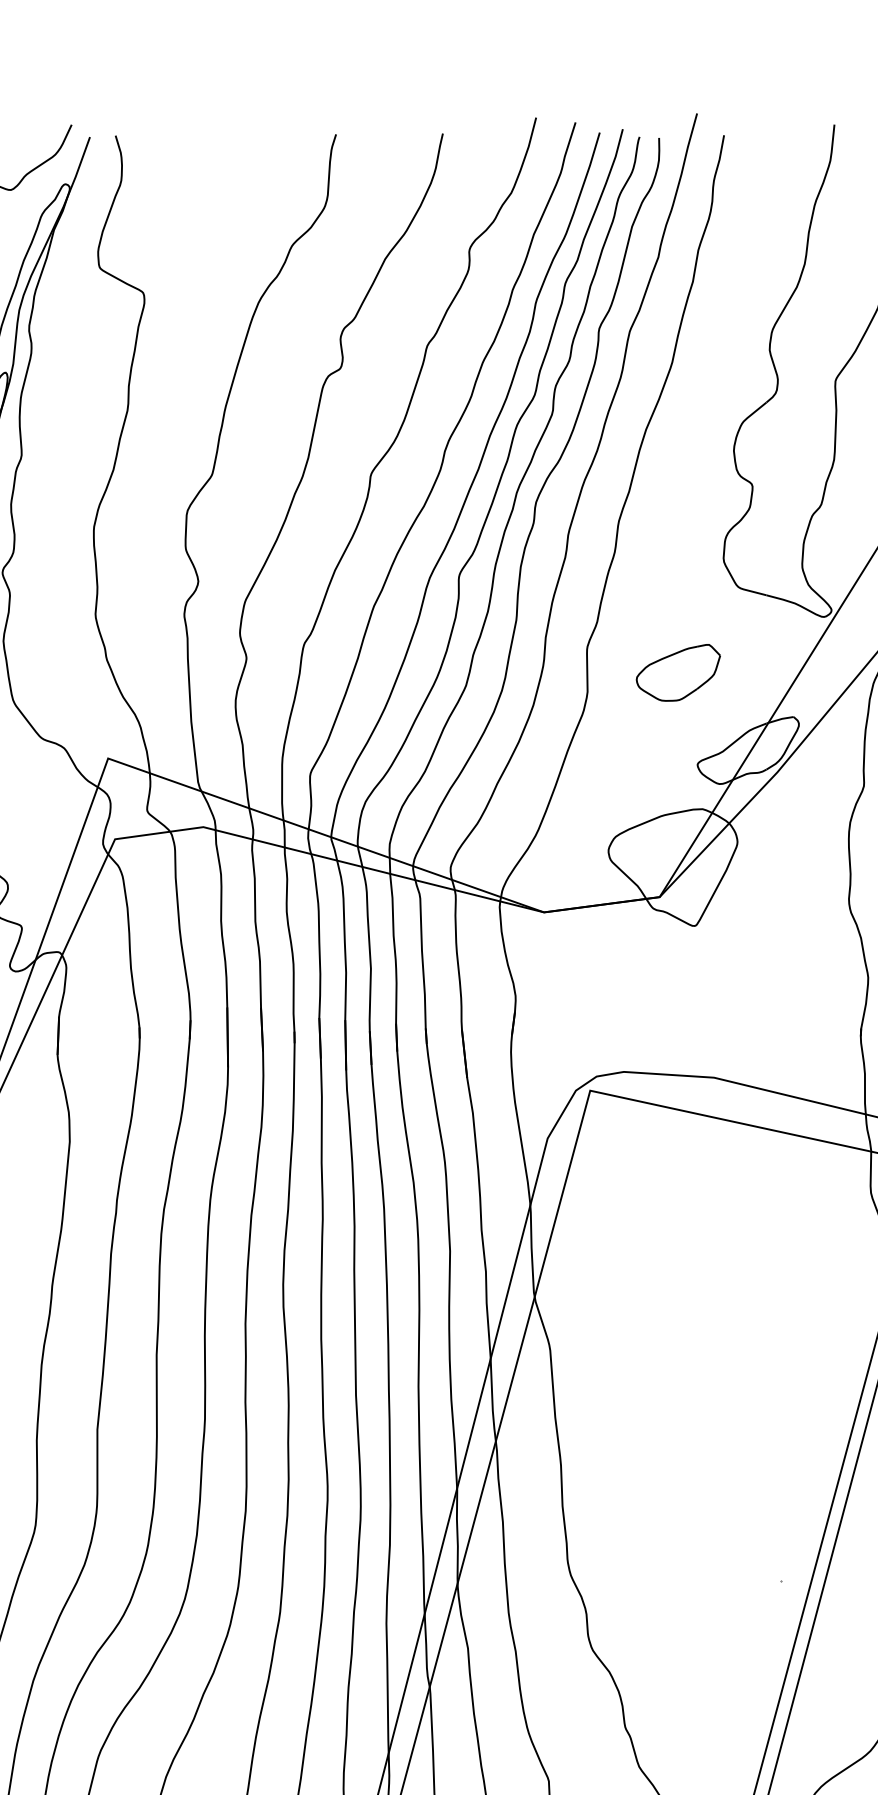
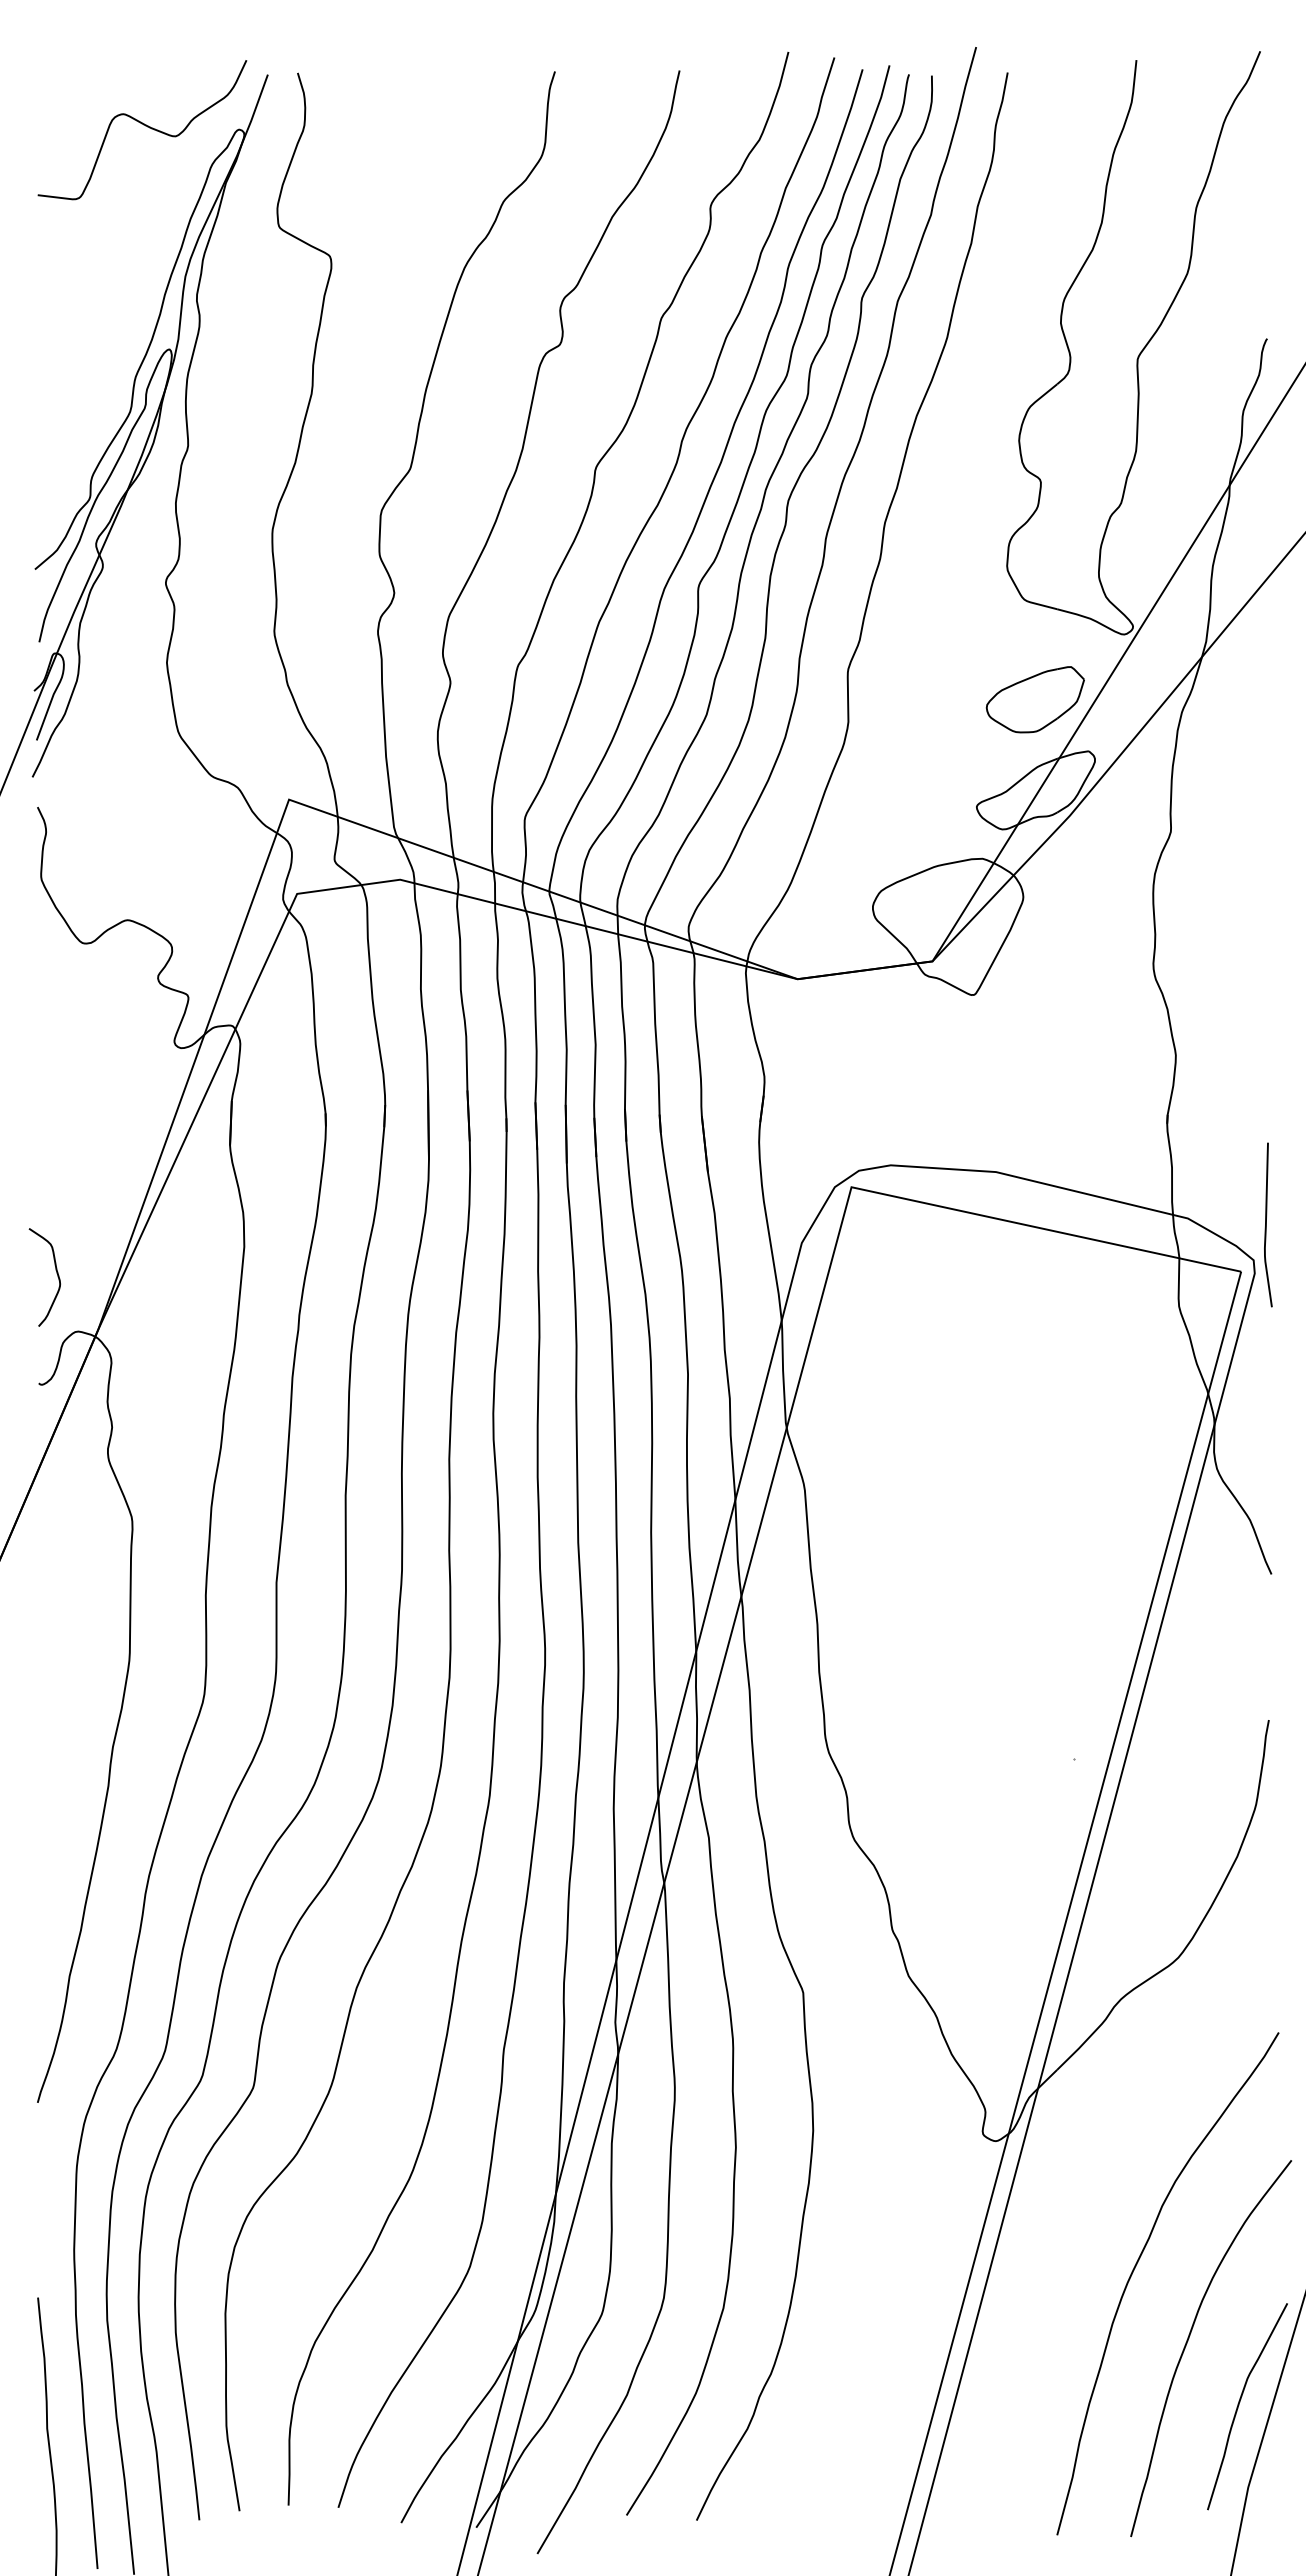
part: (677, 672) -> (1034, 699), moved

